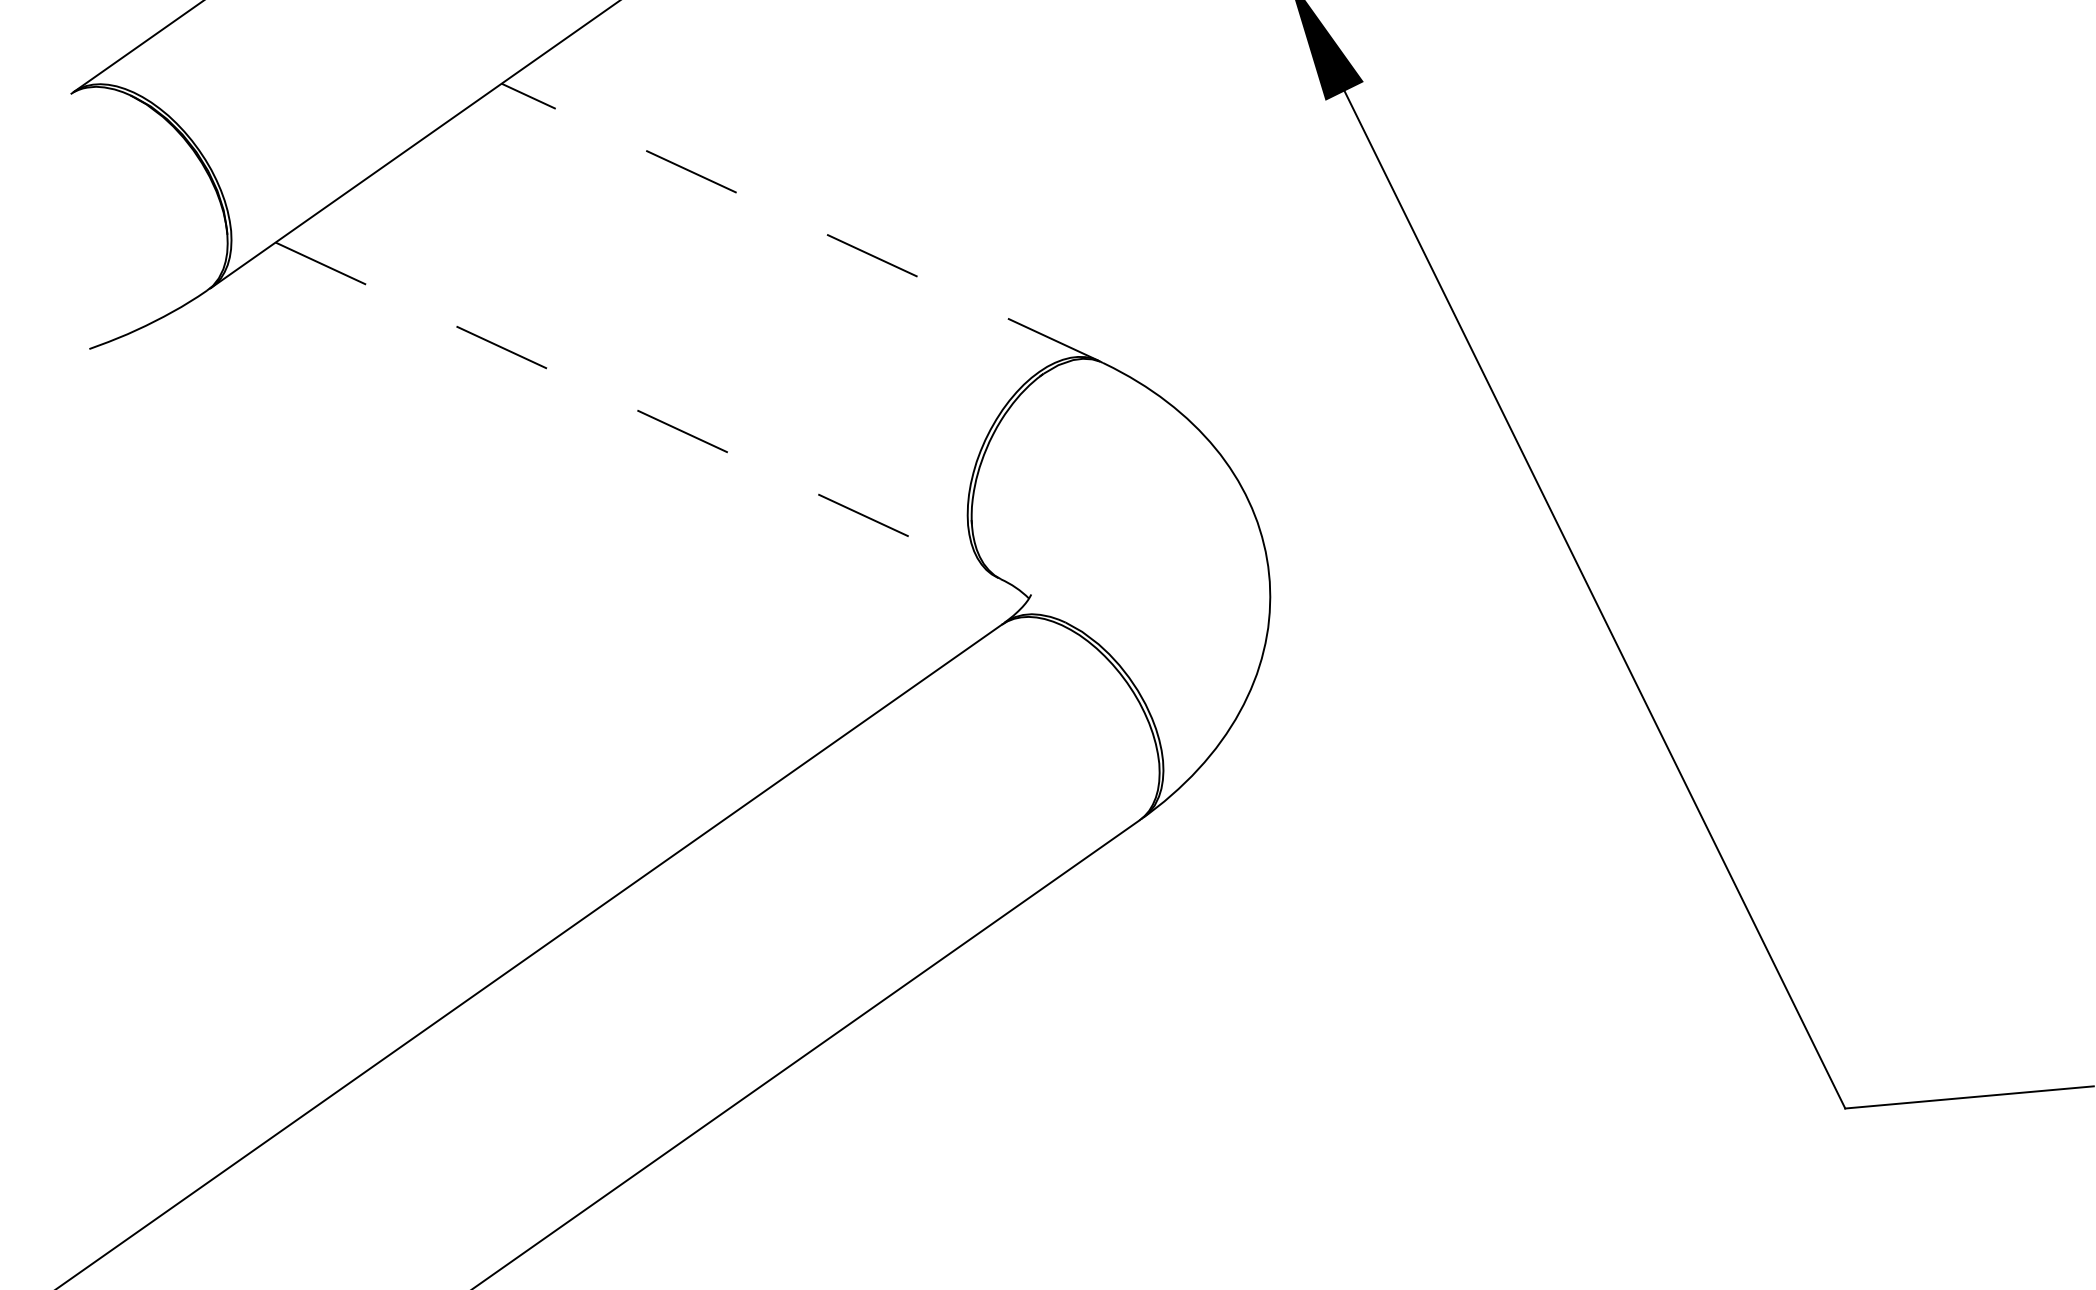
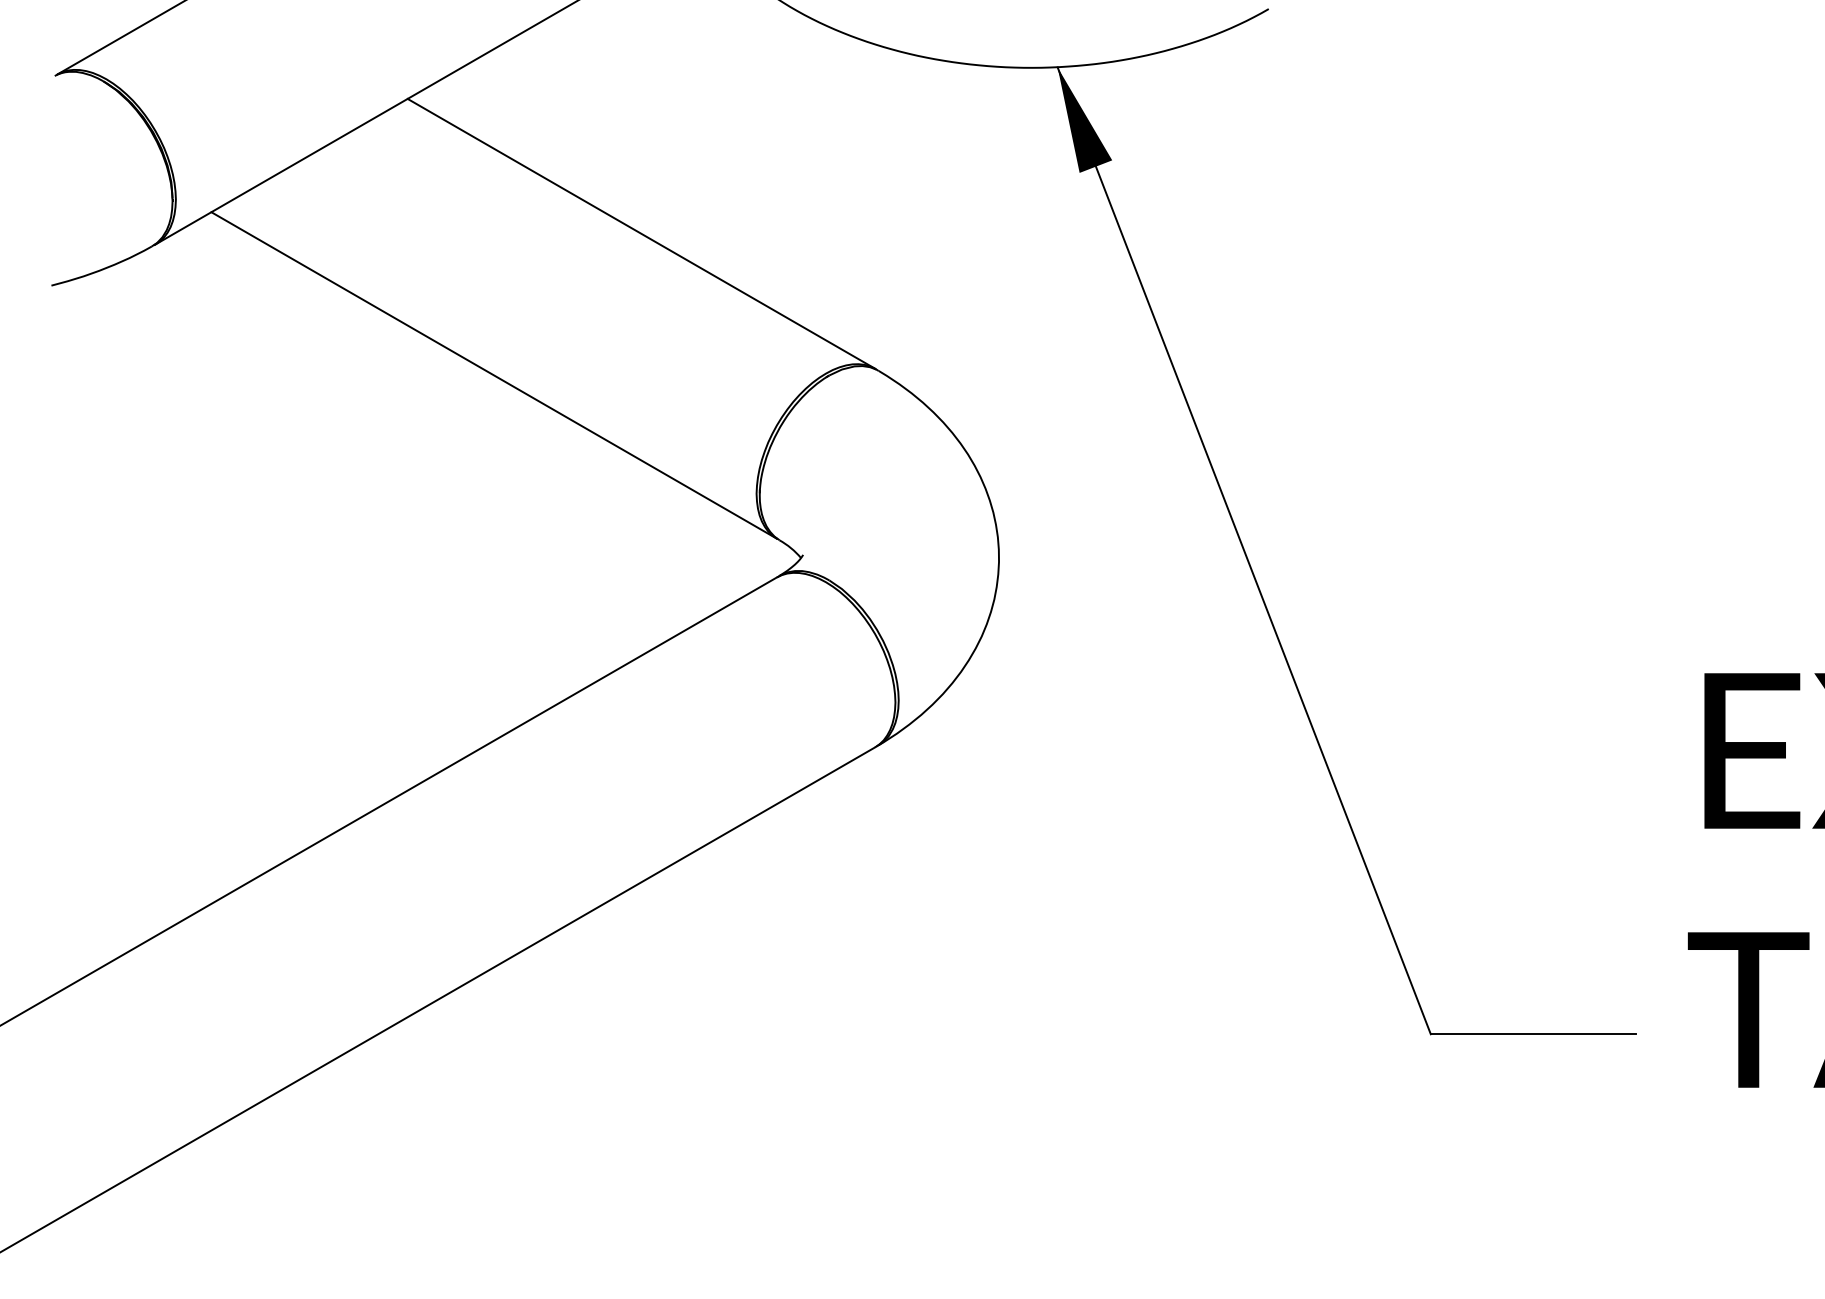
line: (800, 221) -> (641, 233), dashed -> solid
line: (637, 410) -> (494, 375), dashed -> solid

